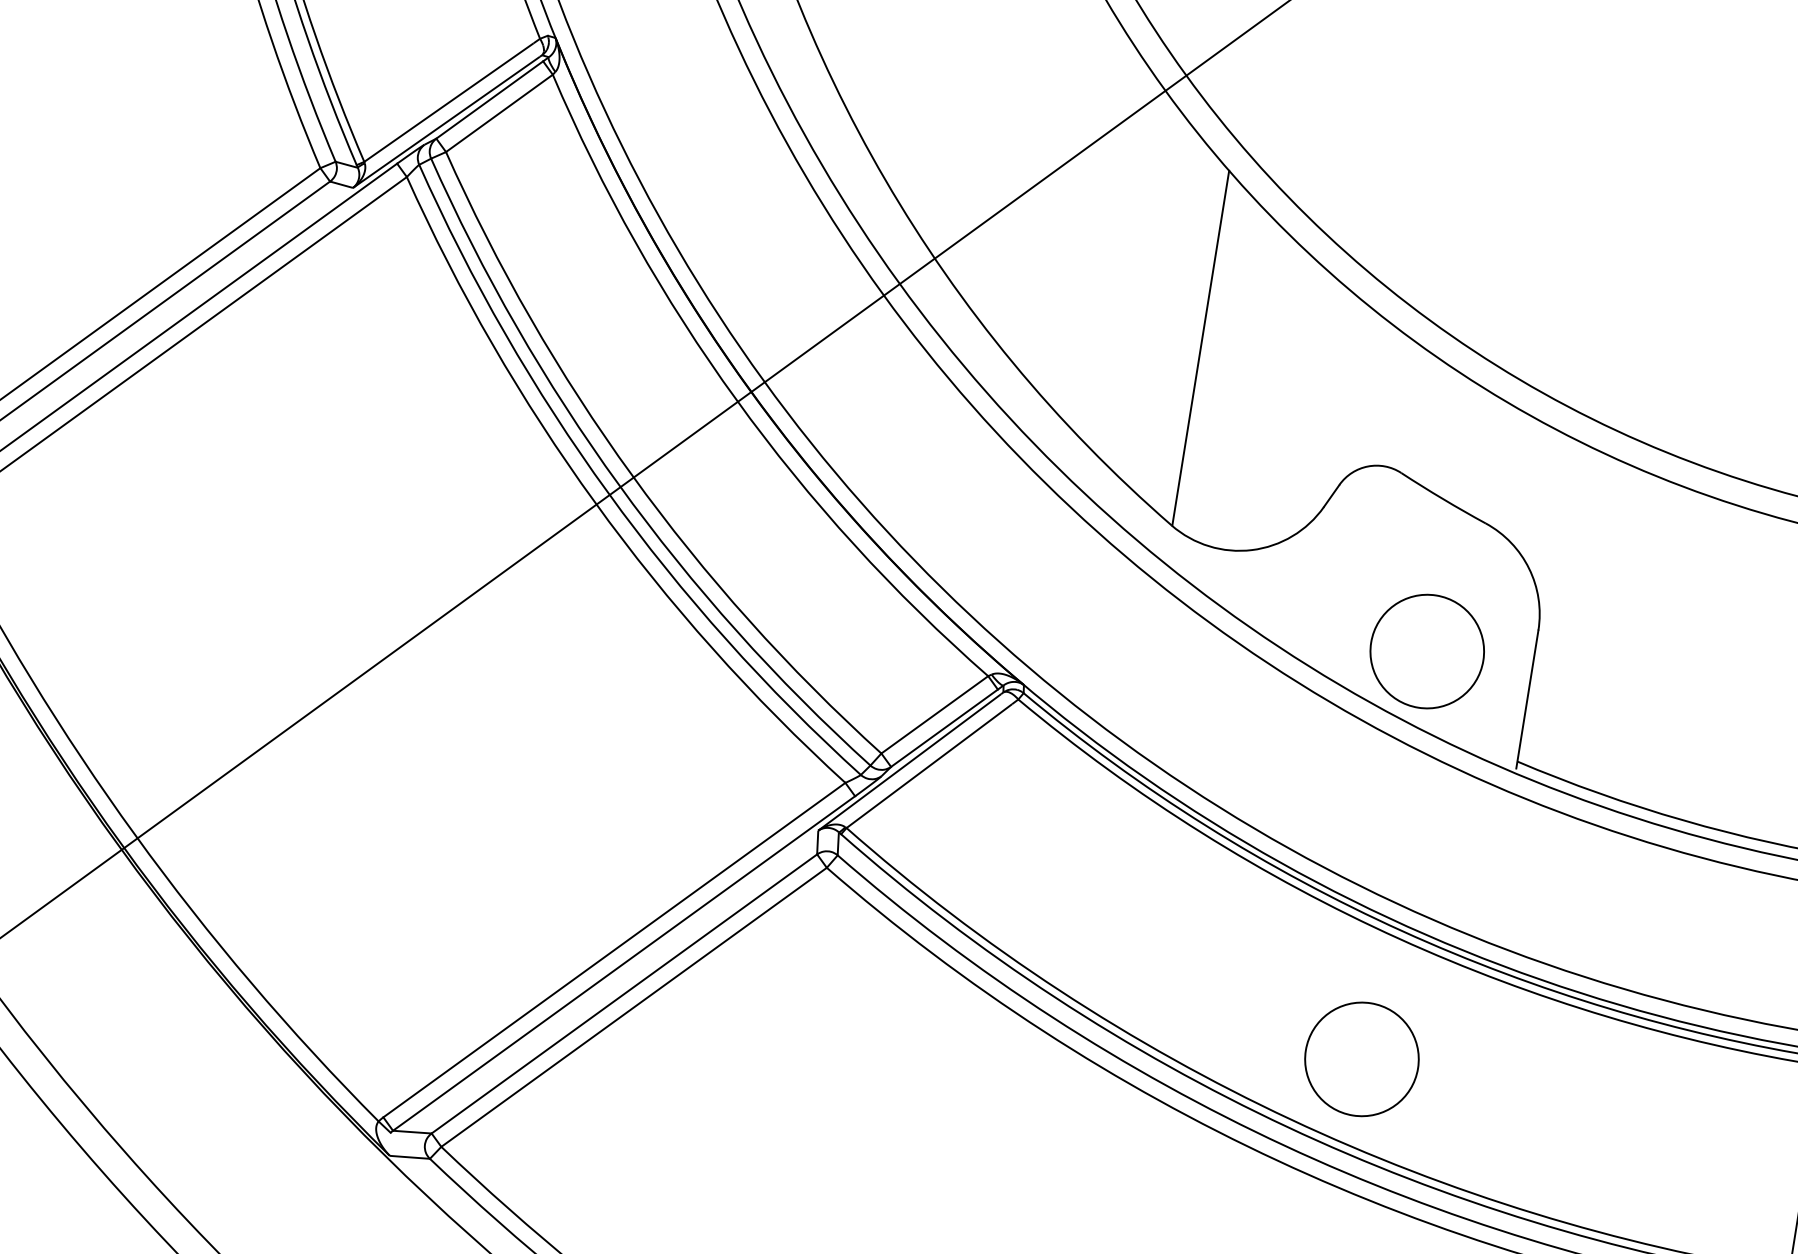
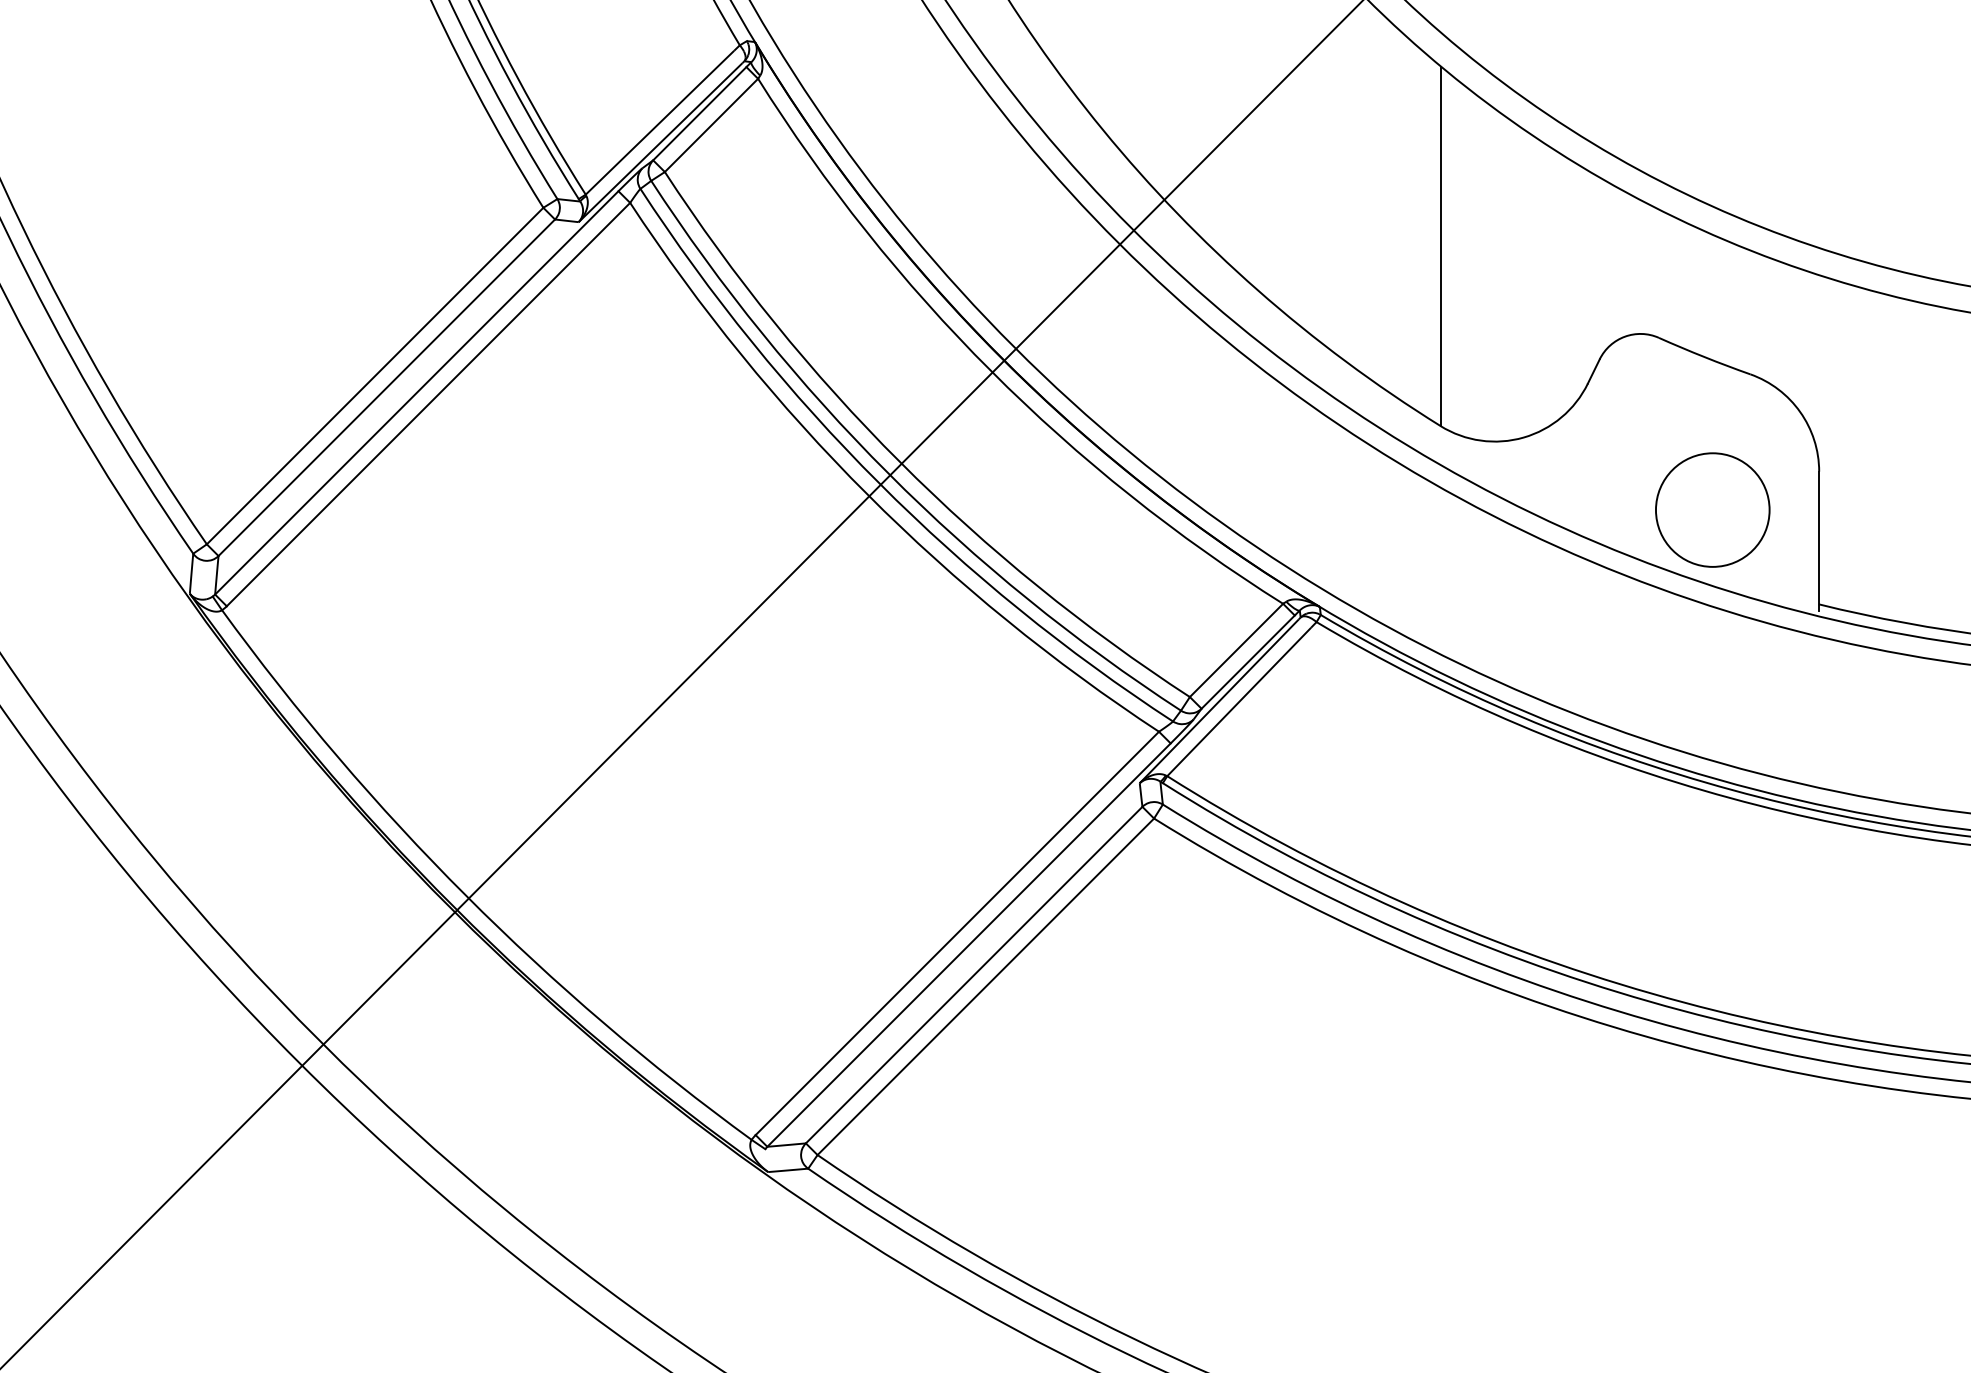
circle: (1361, 1058) -> (1712, 922), removed

